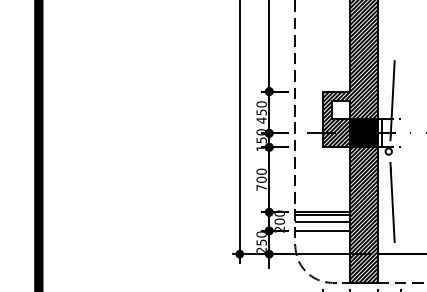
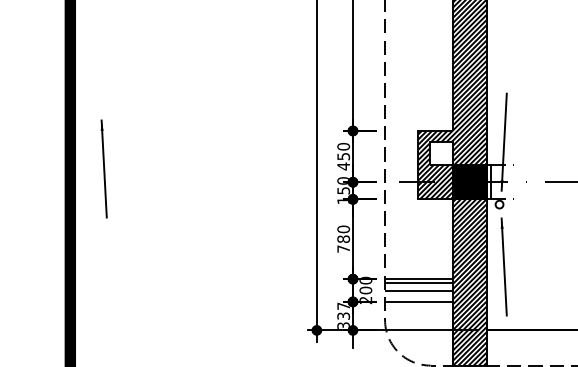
line: (65, 122) -> (103, 168), added
text: (261, 180) -> (343, 239), 700 -> 780
text: (261, 242) -> (343, 315), 250 -> 337

